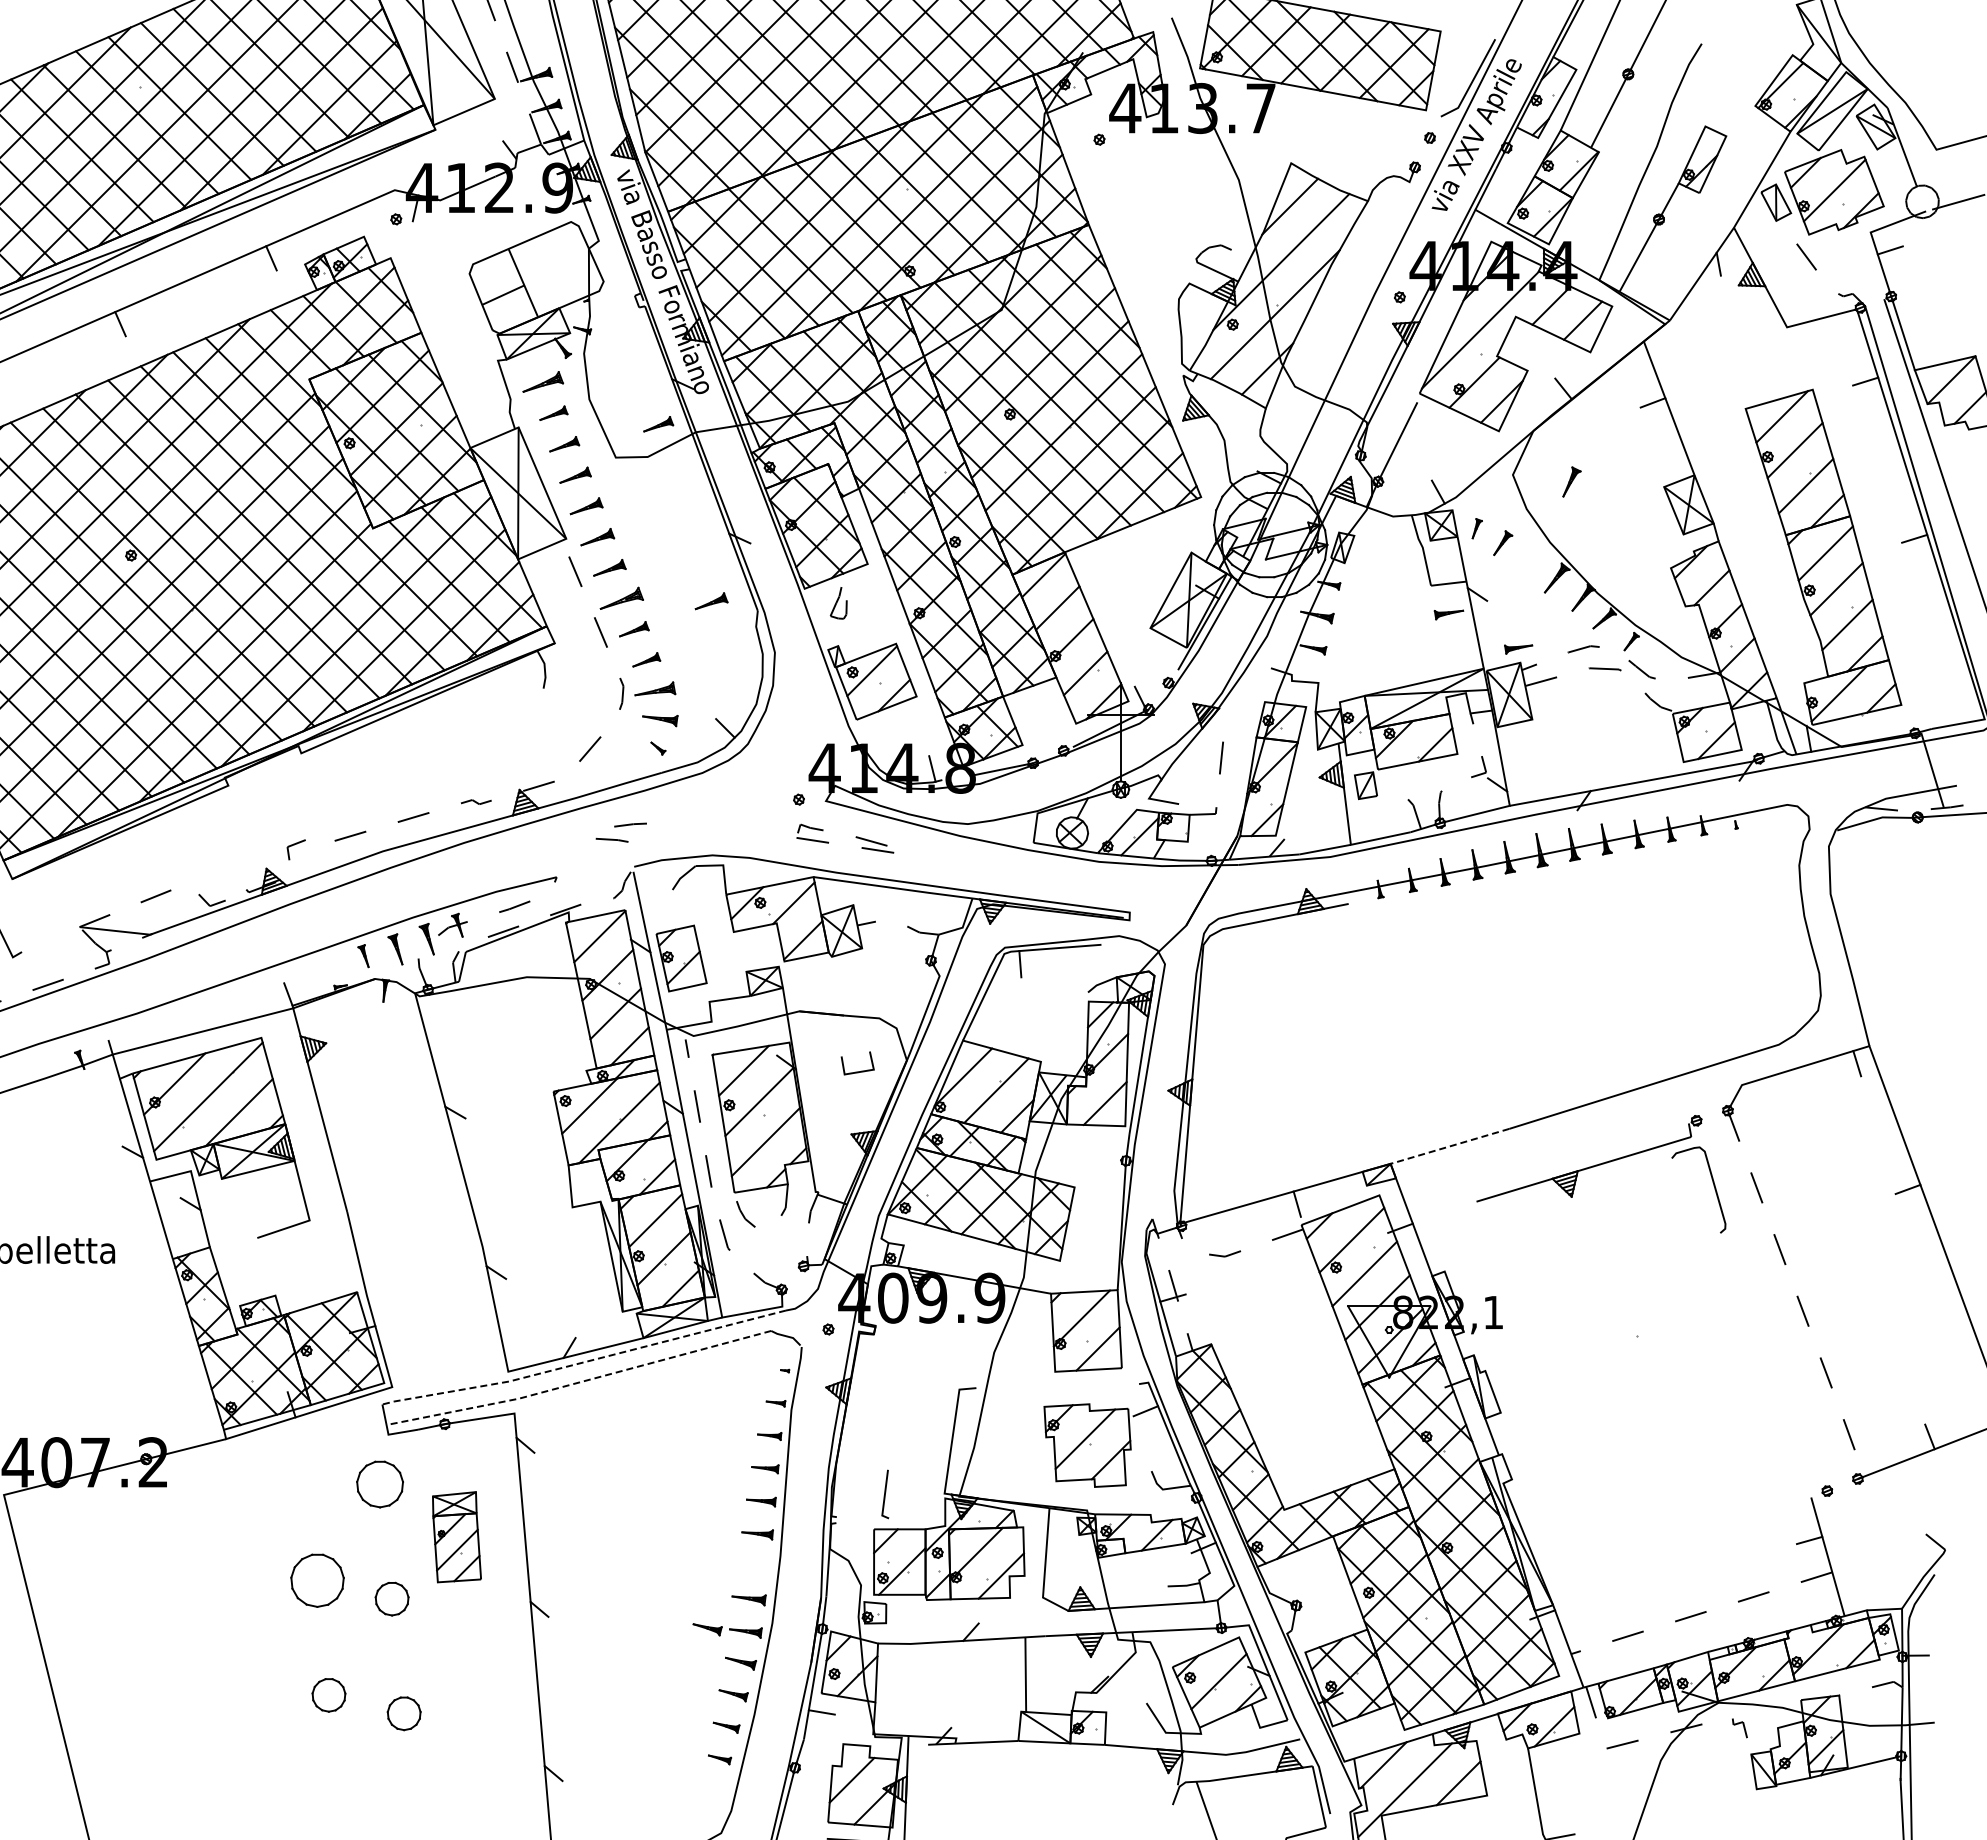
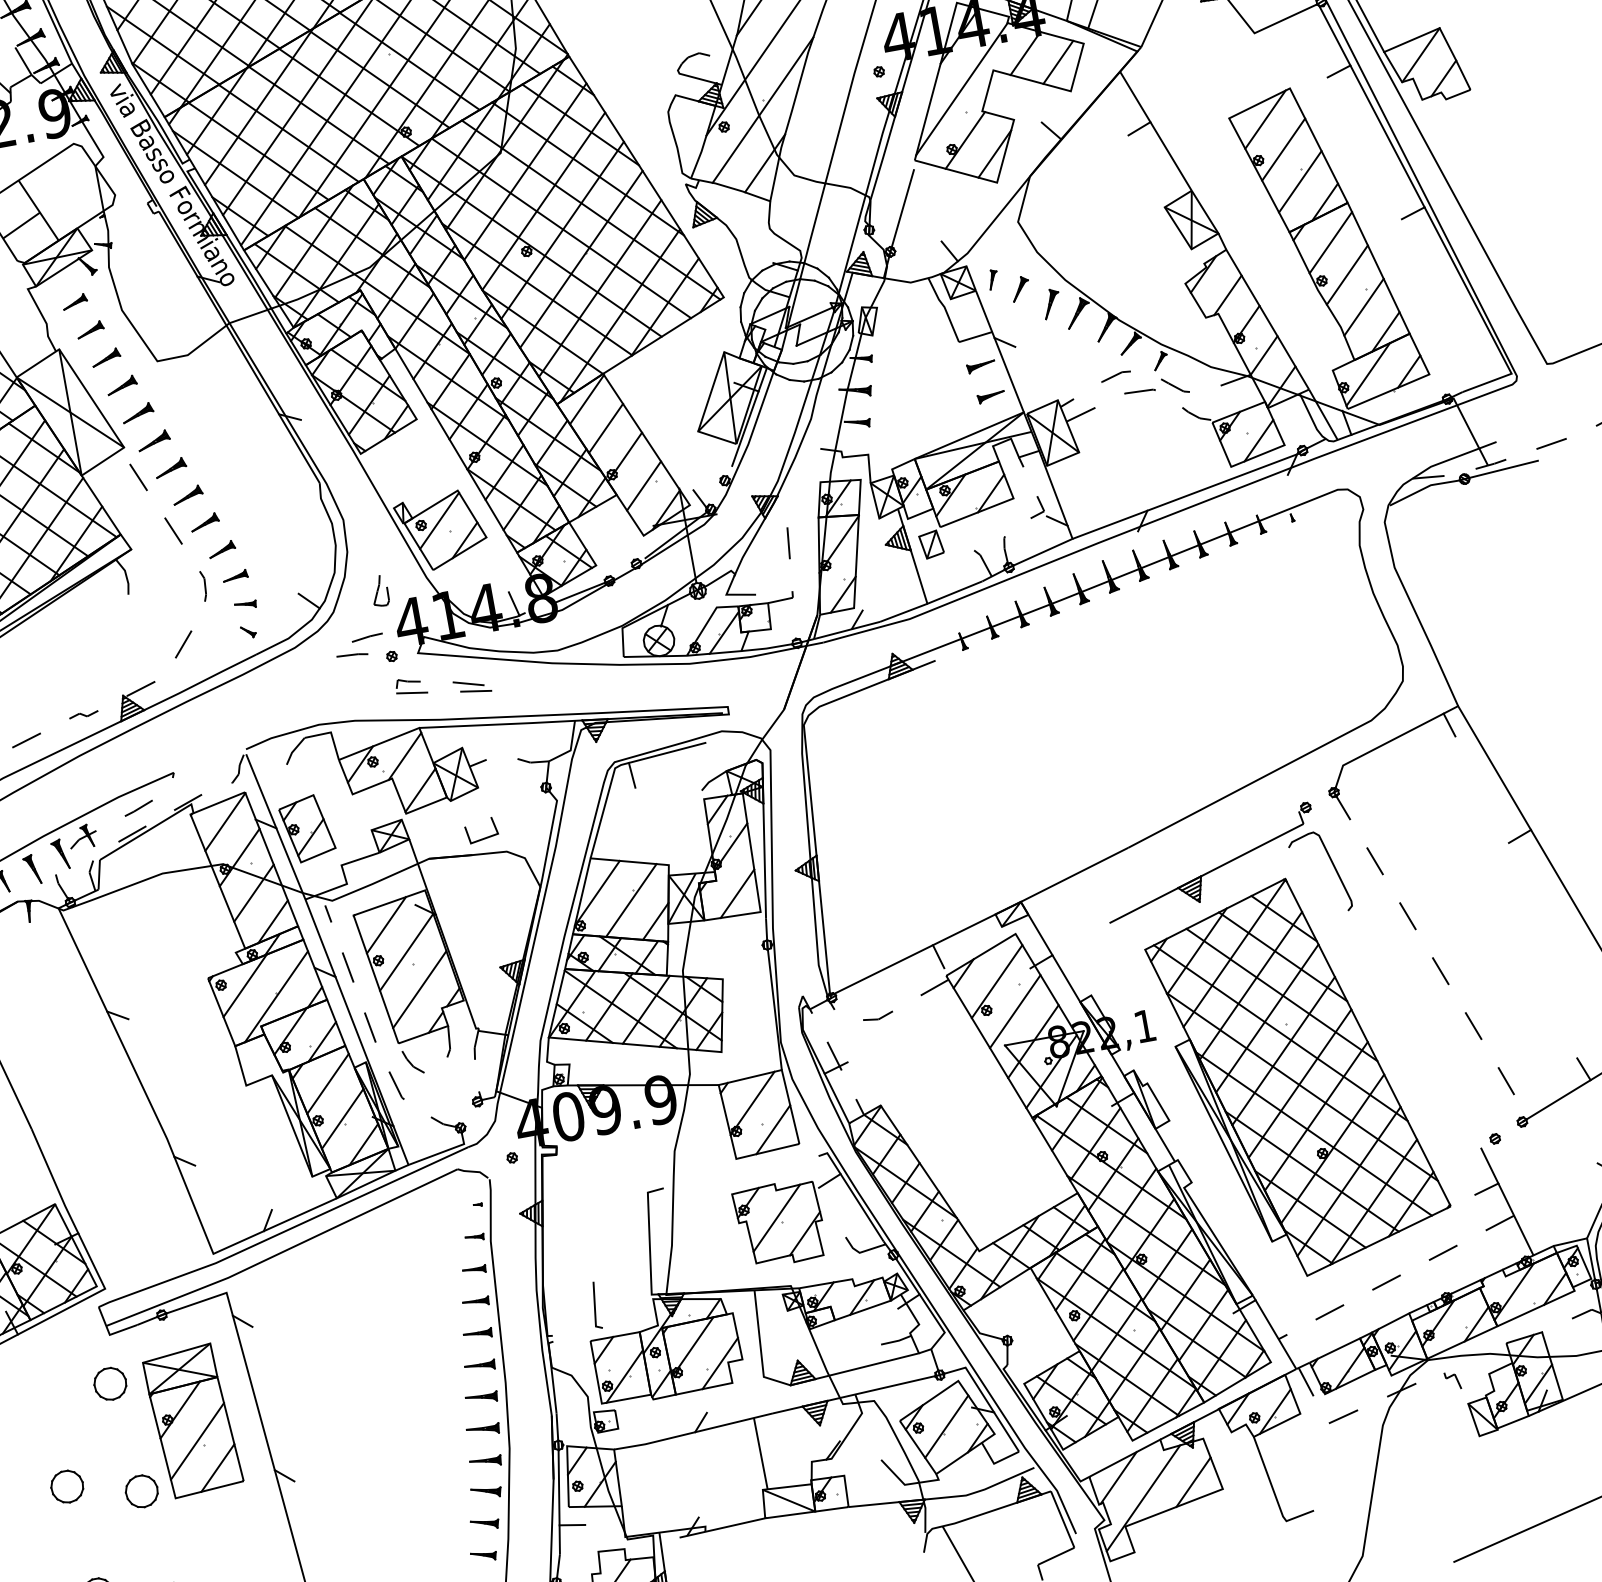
part: (543, 382) -> (75, 302), size x0.62
part: (658, 424) -> (192, 322), removed
part: (1571, 481) -> (1051, 303), moved
part: (622, 598) -> (188, 494), size x0.71
part: (711, 601) -> (273, 482), removed
part: (838, 603) -> (379, 591), moved
part: (1518, 649) -> (991, 397), moved
part: (654, 689) -> (234, 576), size x0.62
part: (660, 721) -> (245, 605), size x0.62
part: (620, 832) -> (359, 646), moved
line: (857, 1071) -> (482, 838), moved
line: (1449, 1146) -> (1074, 875), dashed -> solid
line: (583, 1362) -> (283, 1232), dashed -> solid
line: (578, 1382) -> (282, 1252), dashed -> solid
part: (1638, 1392) -> (1297, 1077), added
part: (379, 1484) -> (109, 1384), size x0.71
part: (456, 1537) -> (192, 1421), size x1.67
part: (753, 1567) -> (481, 1398), added
part: (317, 1580) -> (67, 1486), size x0.62
part: (707, 1629) -> (448, 1465), removed

